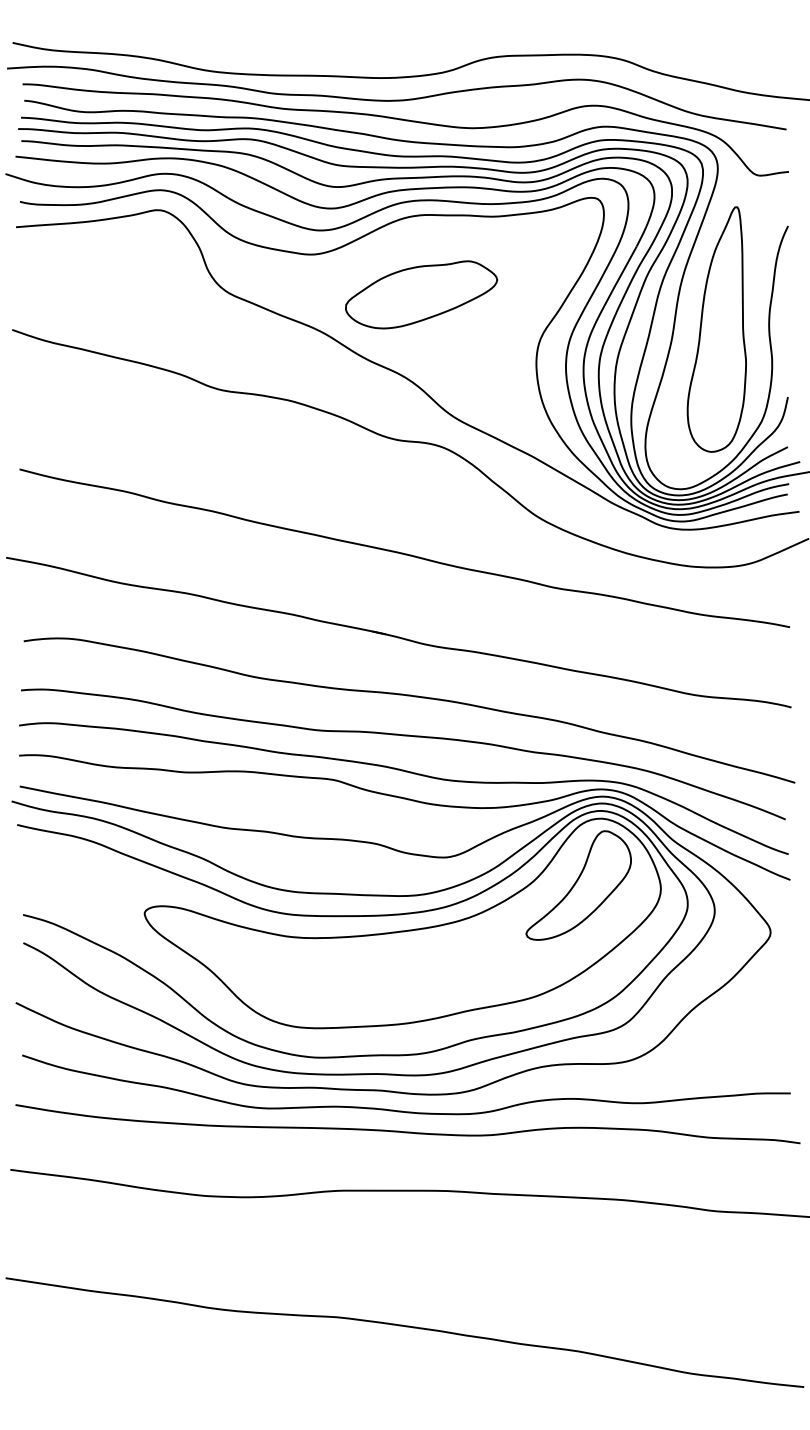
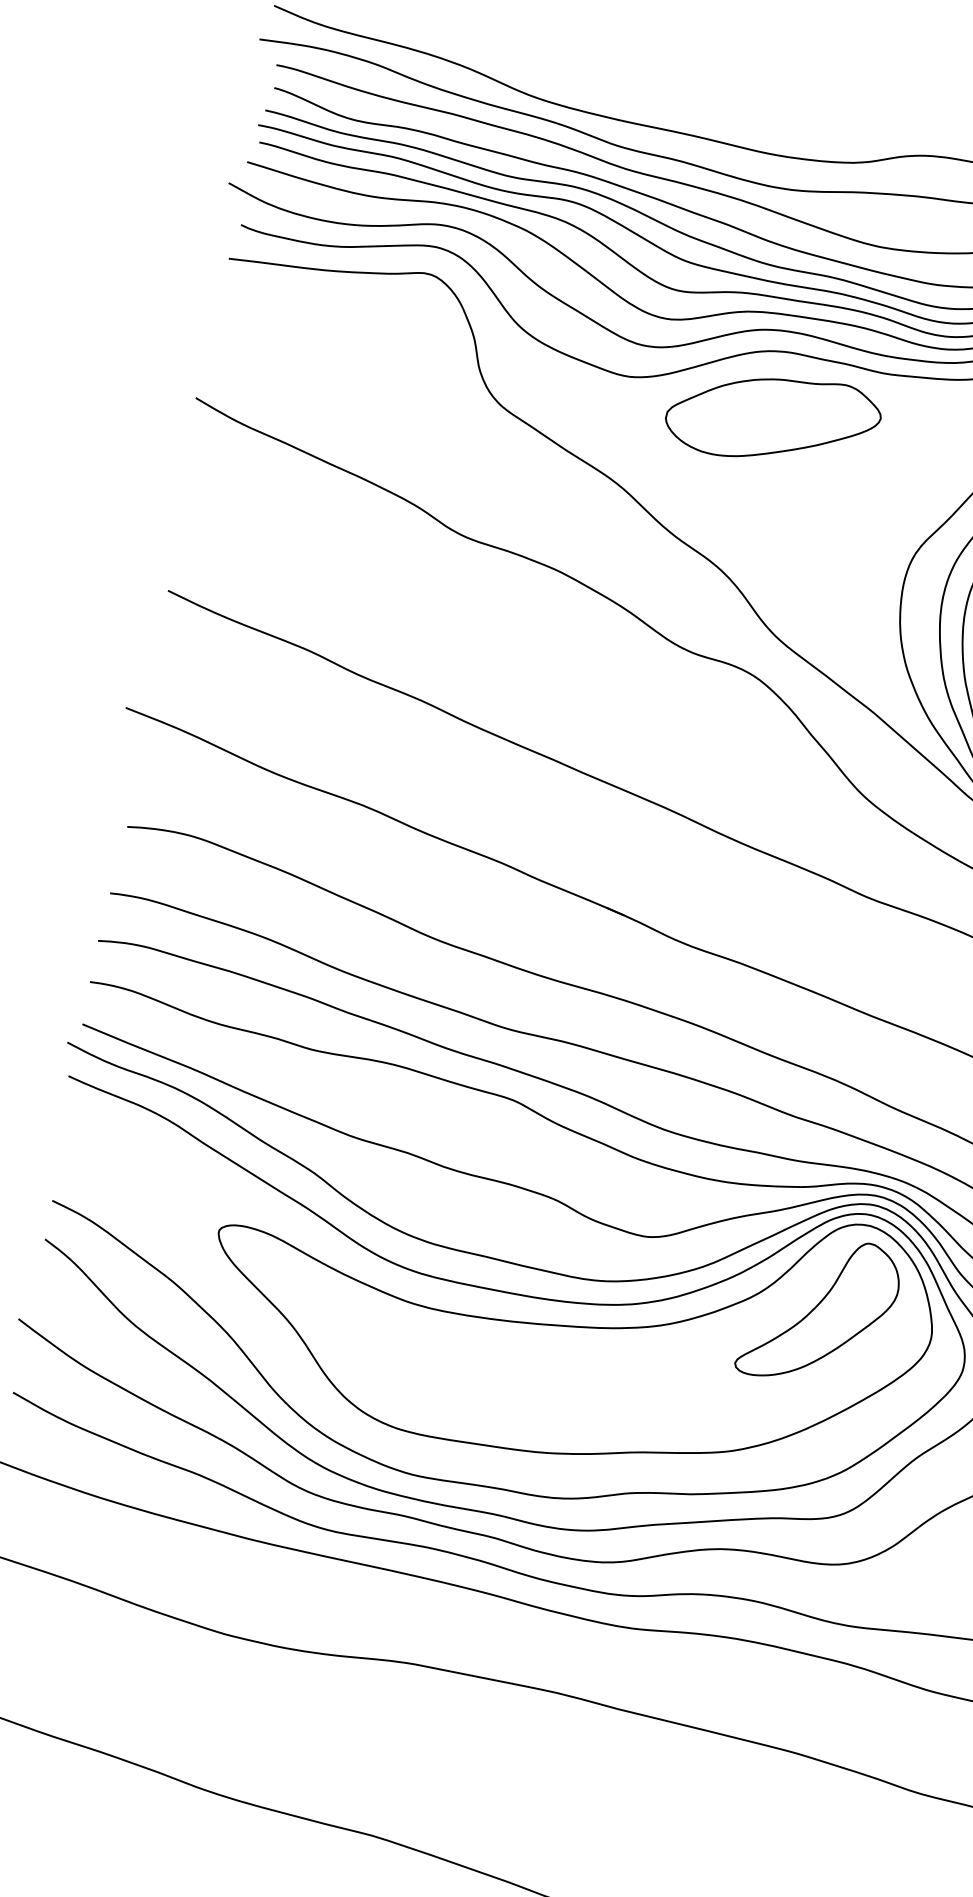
part: (421, 294) -> (773, 418), moved

